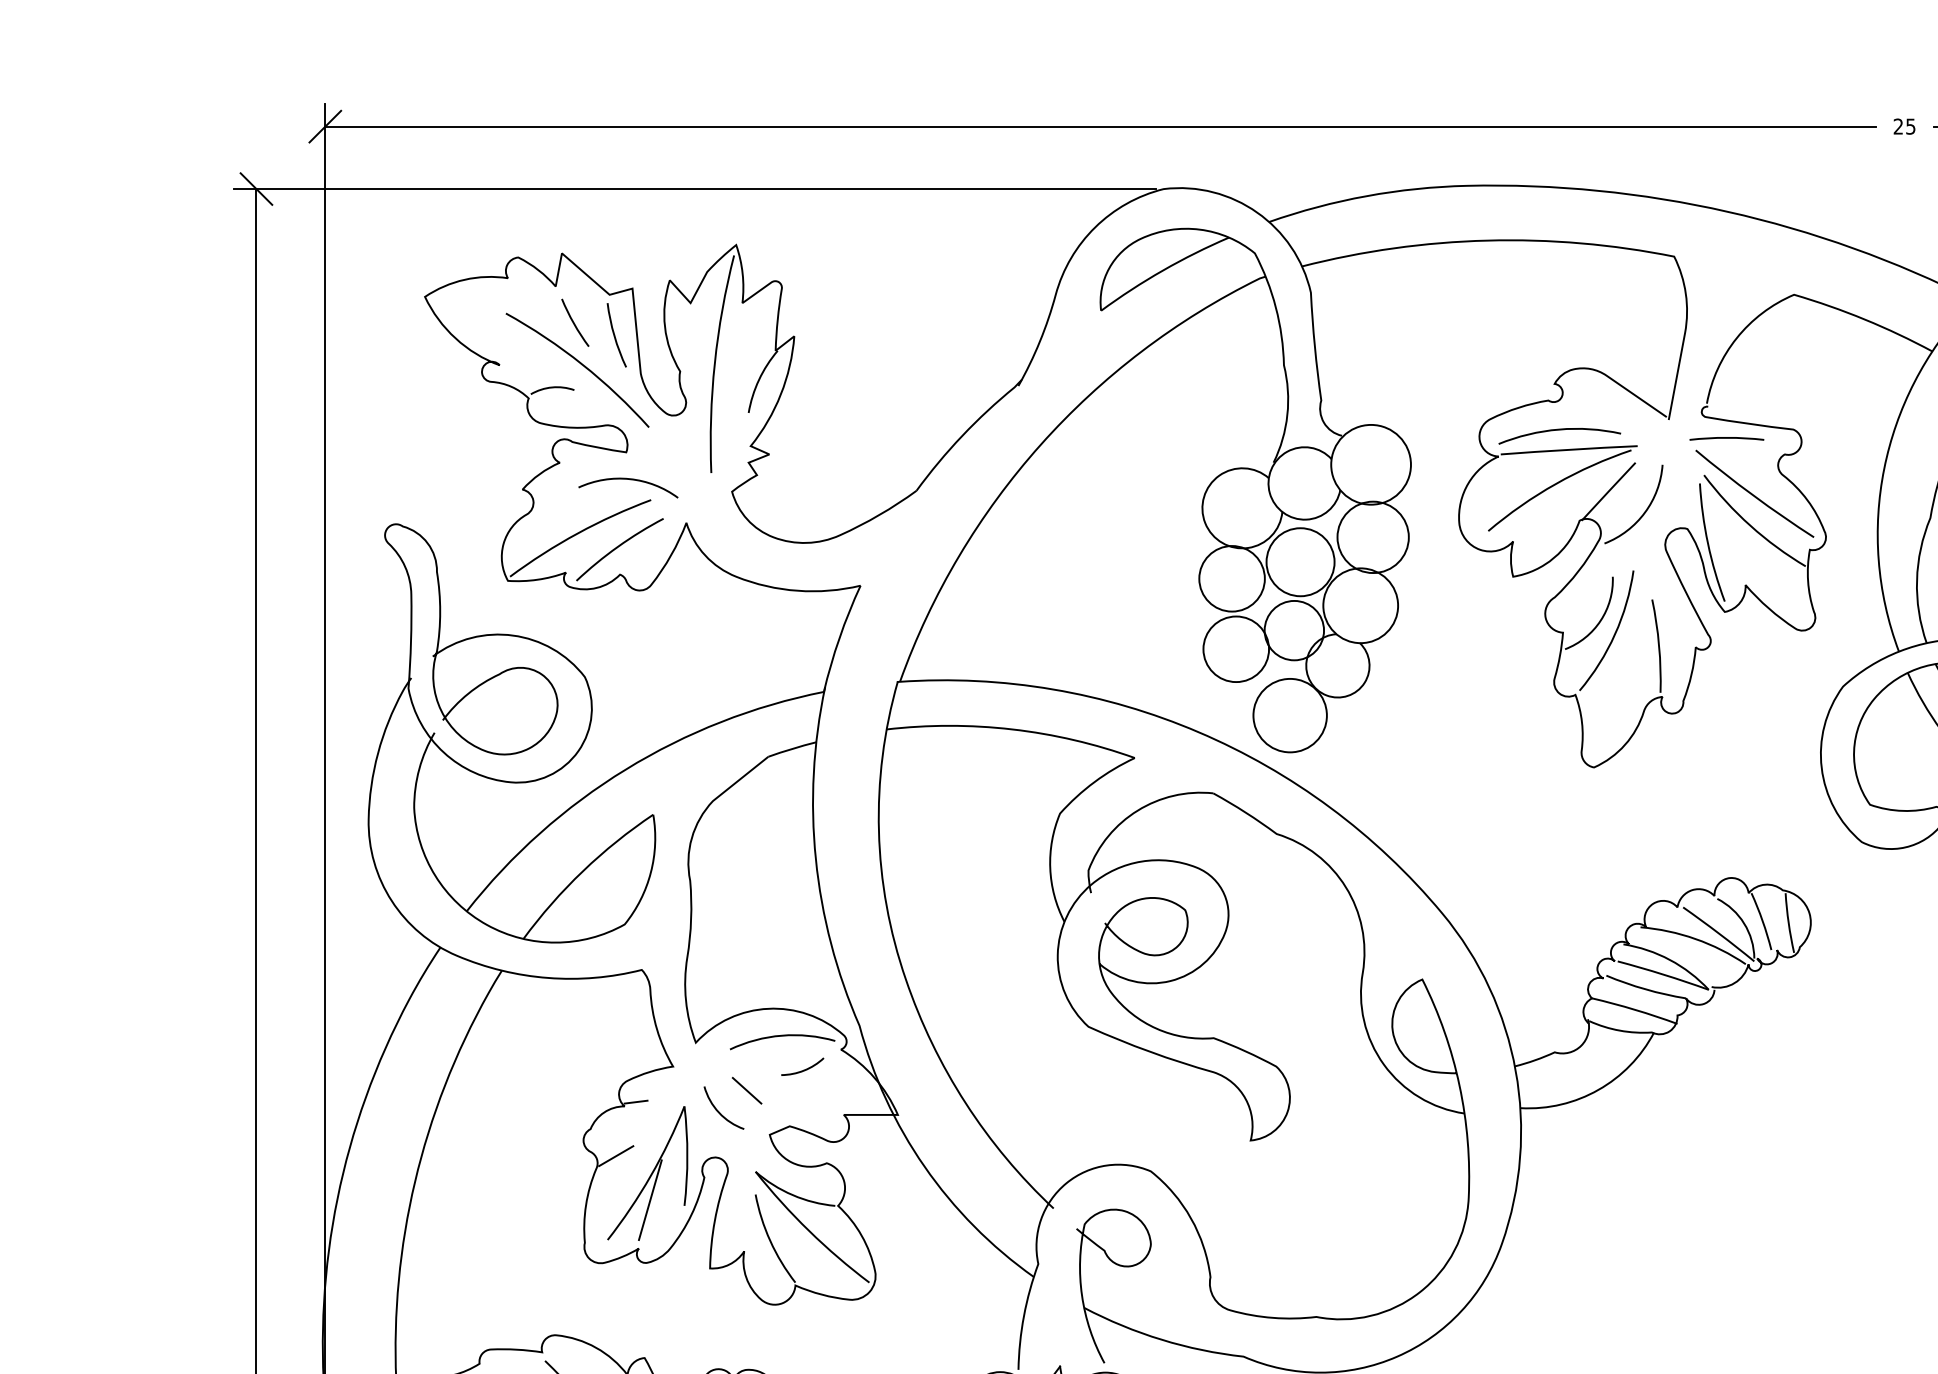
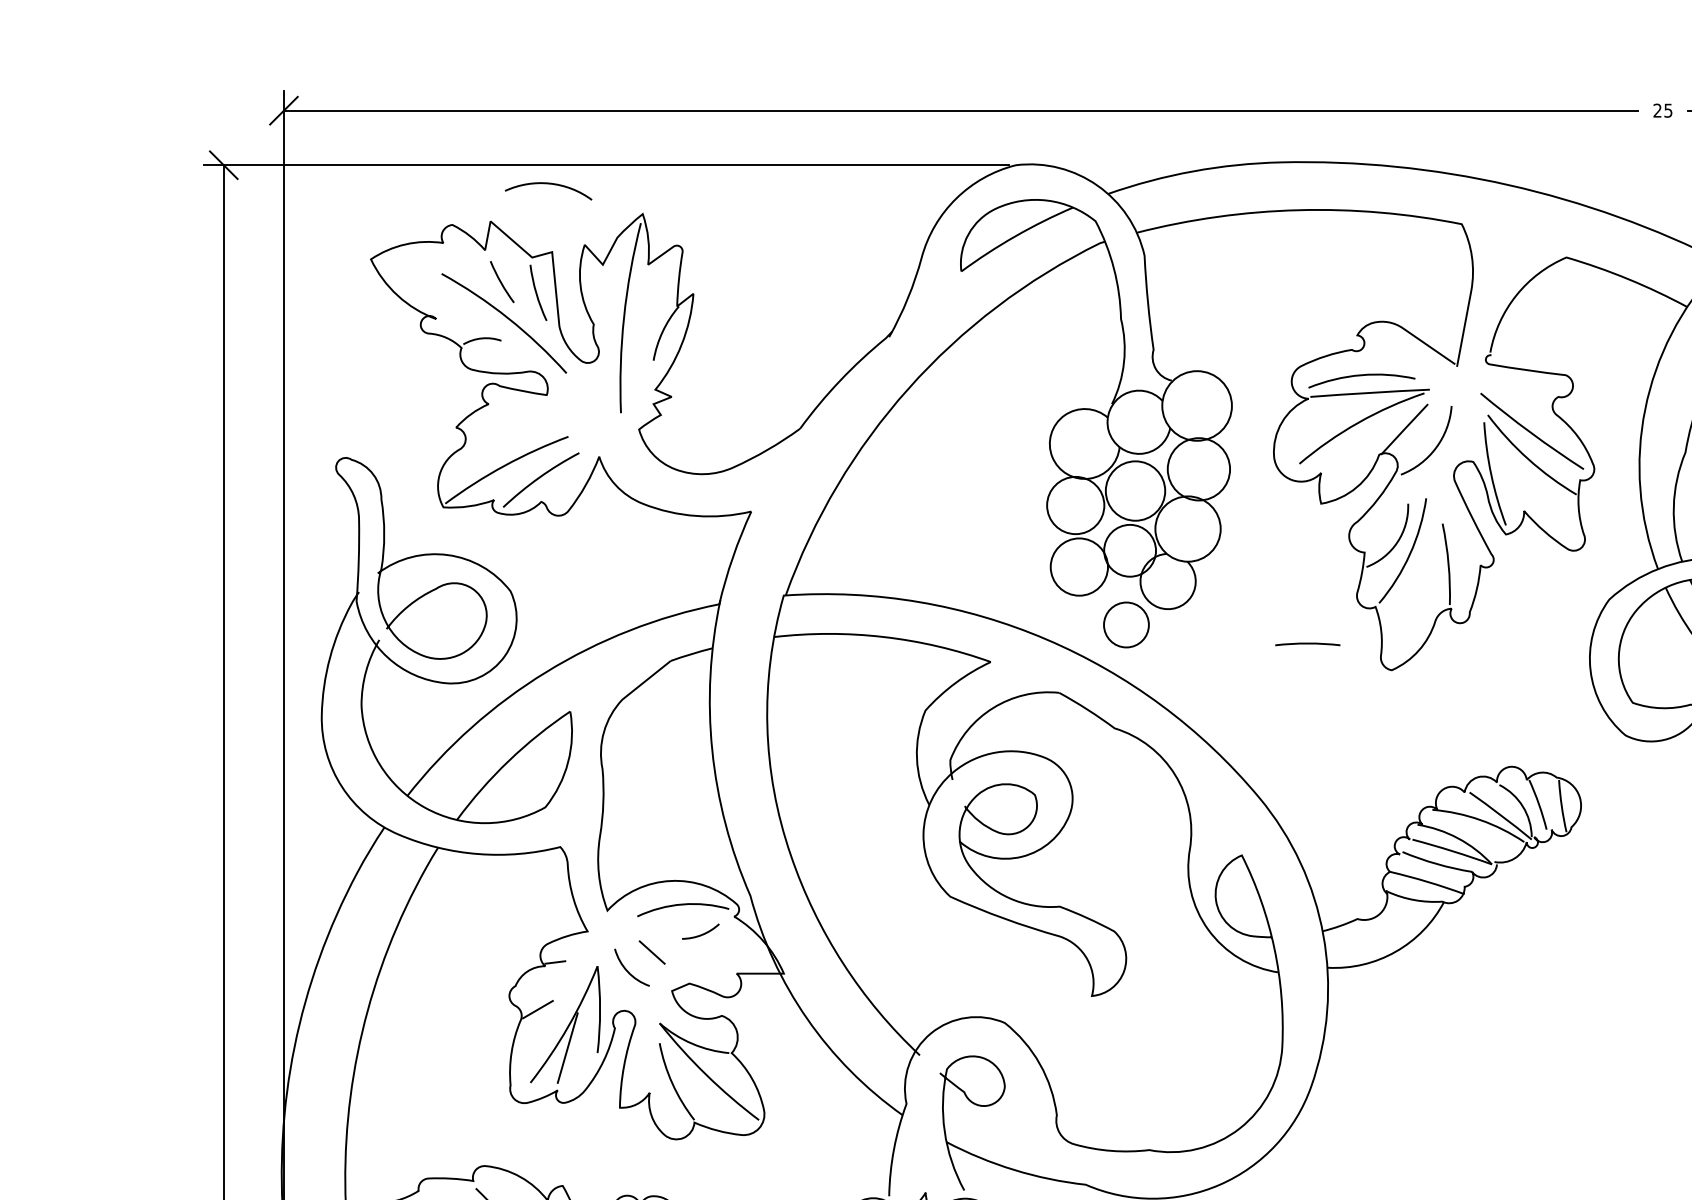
line: (1726, 438) -> (1307, 644), moved
arc: (630, 480) -> (550, 184), moved
circle: (1289, 715) -> (1125, 624), size x0.7

